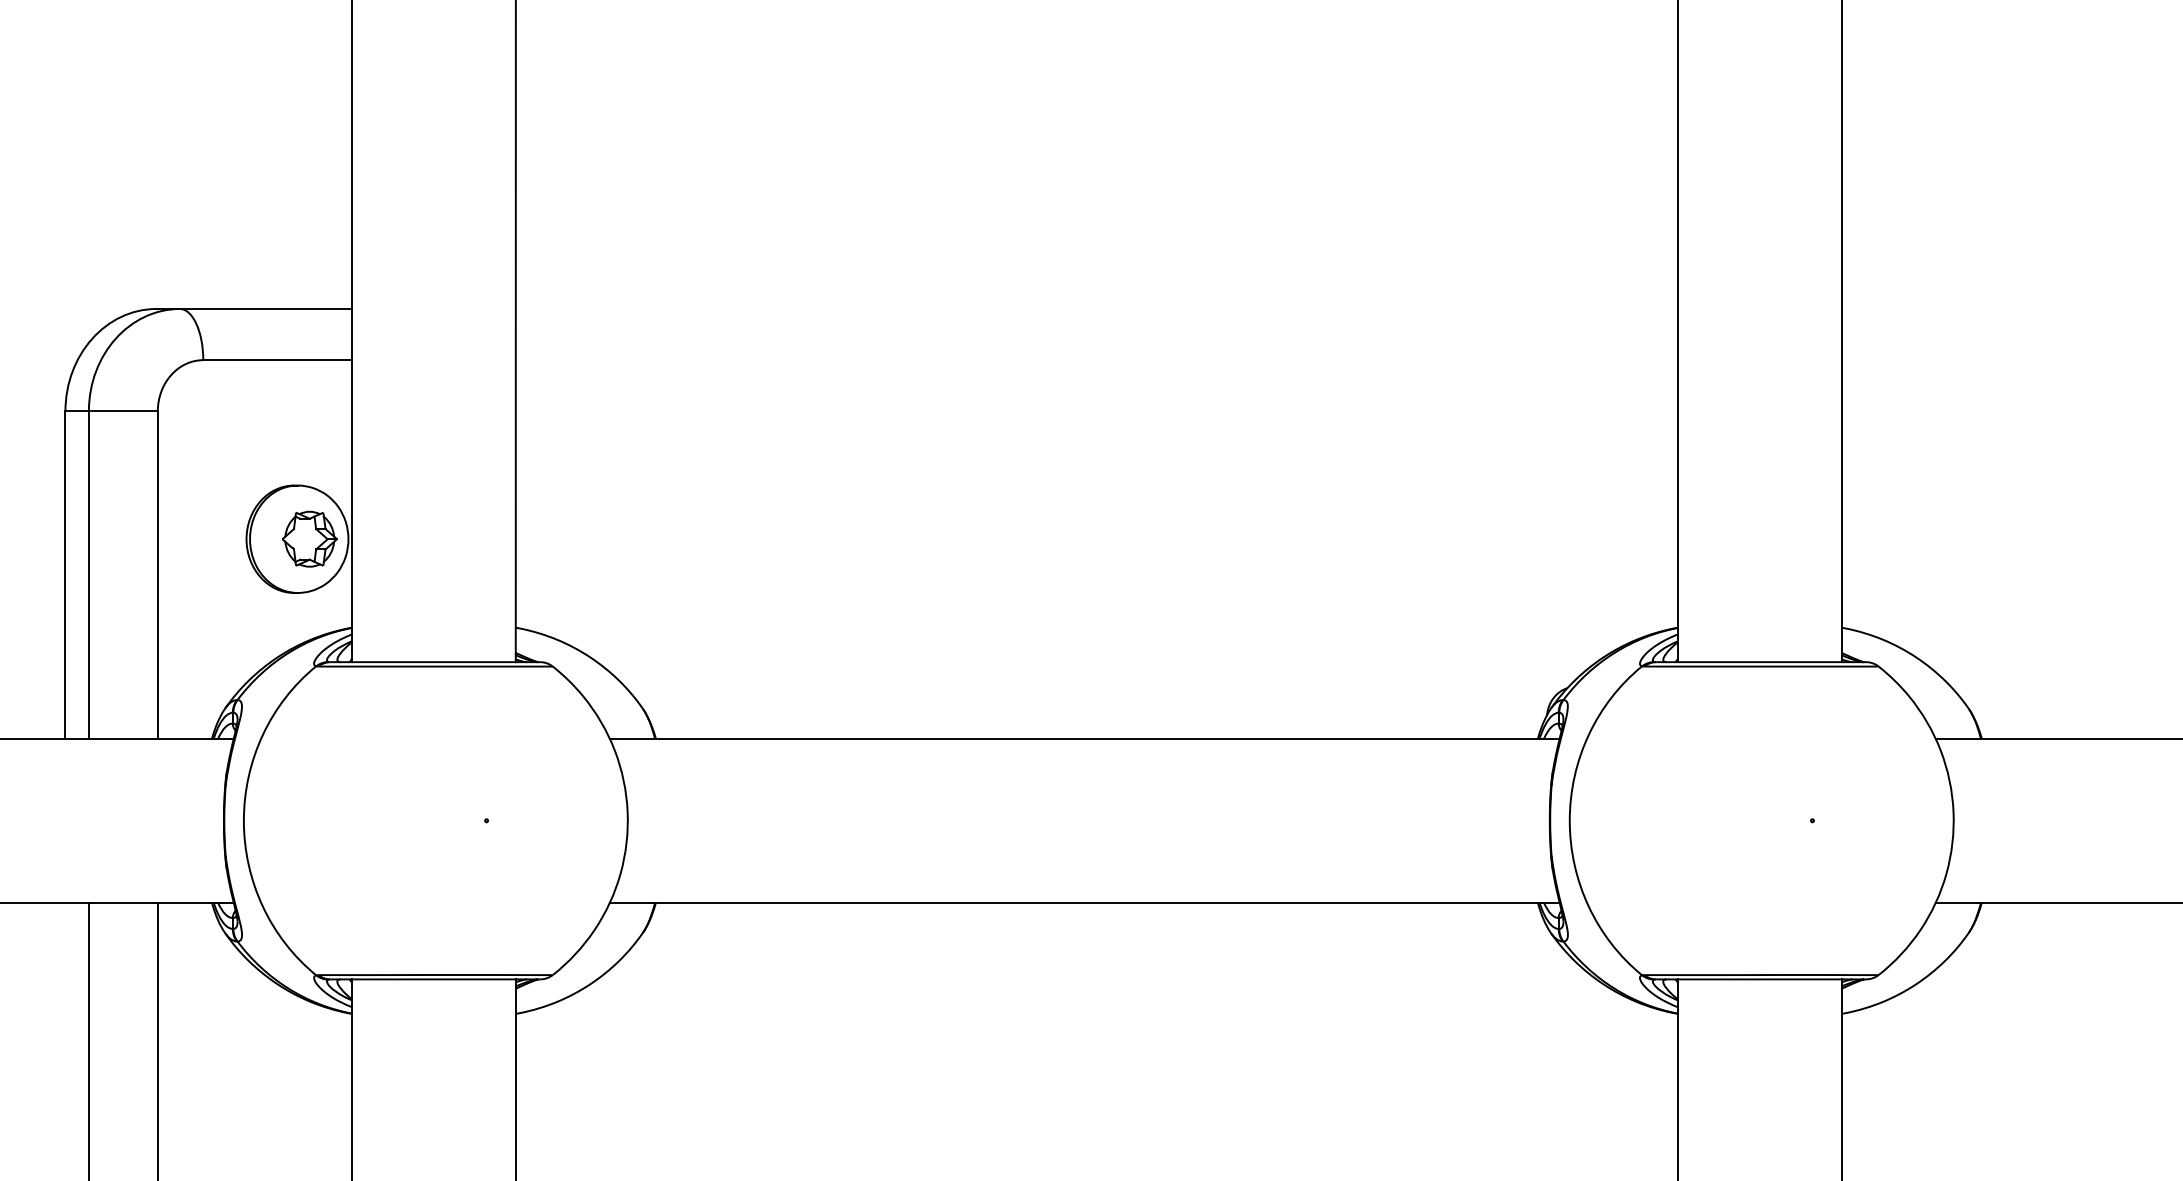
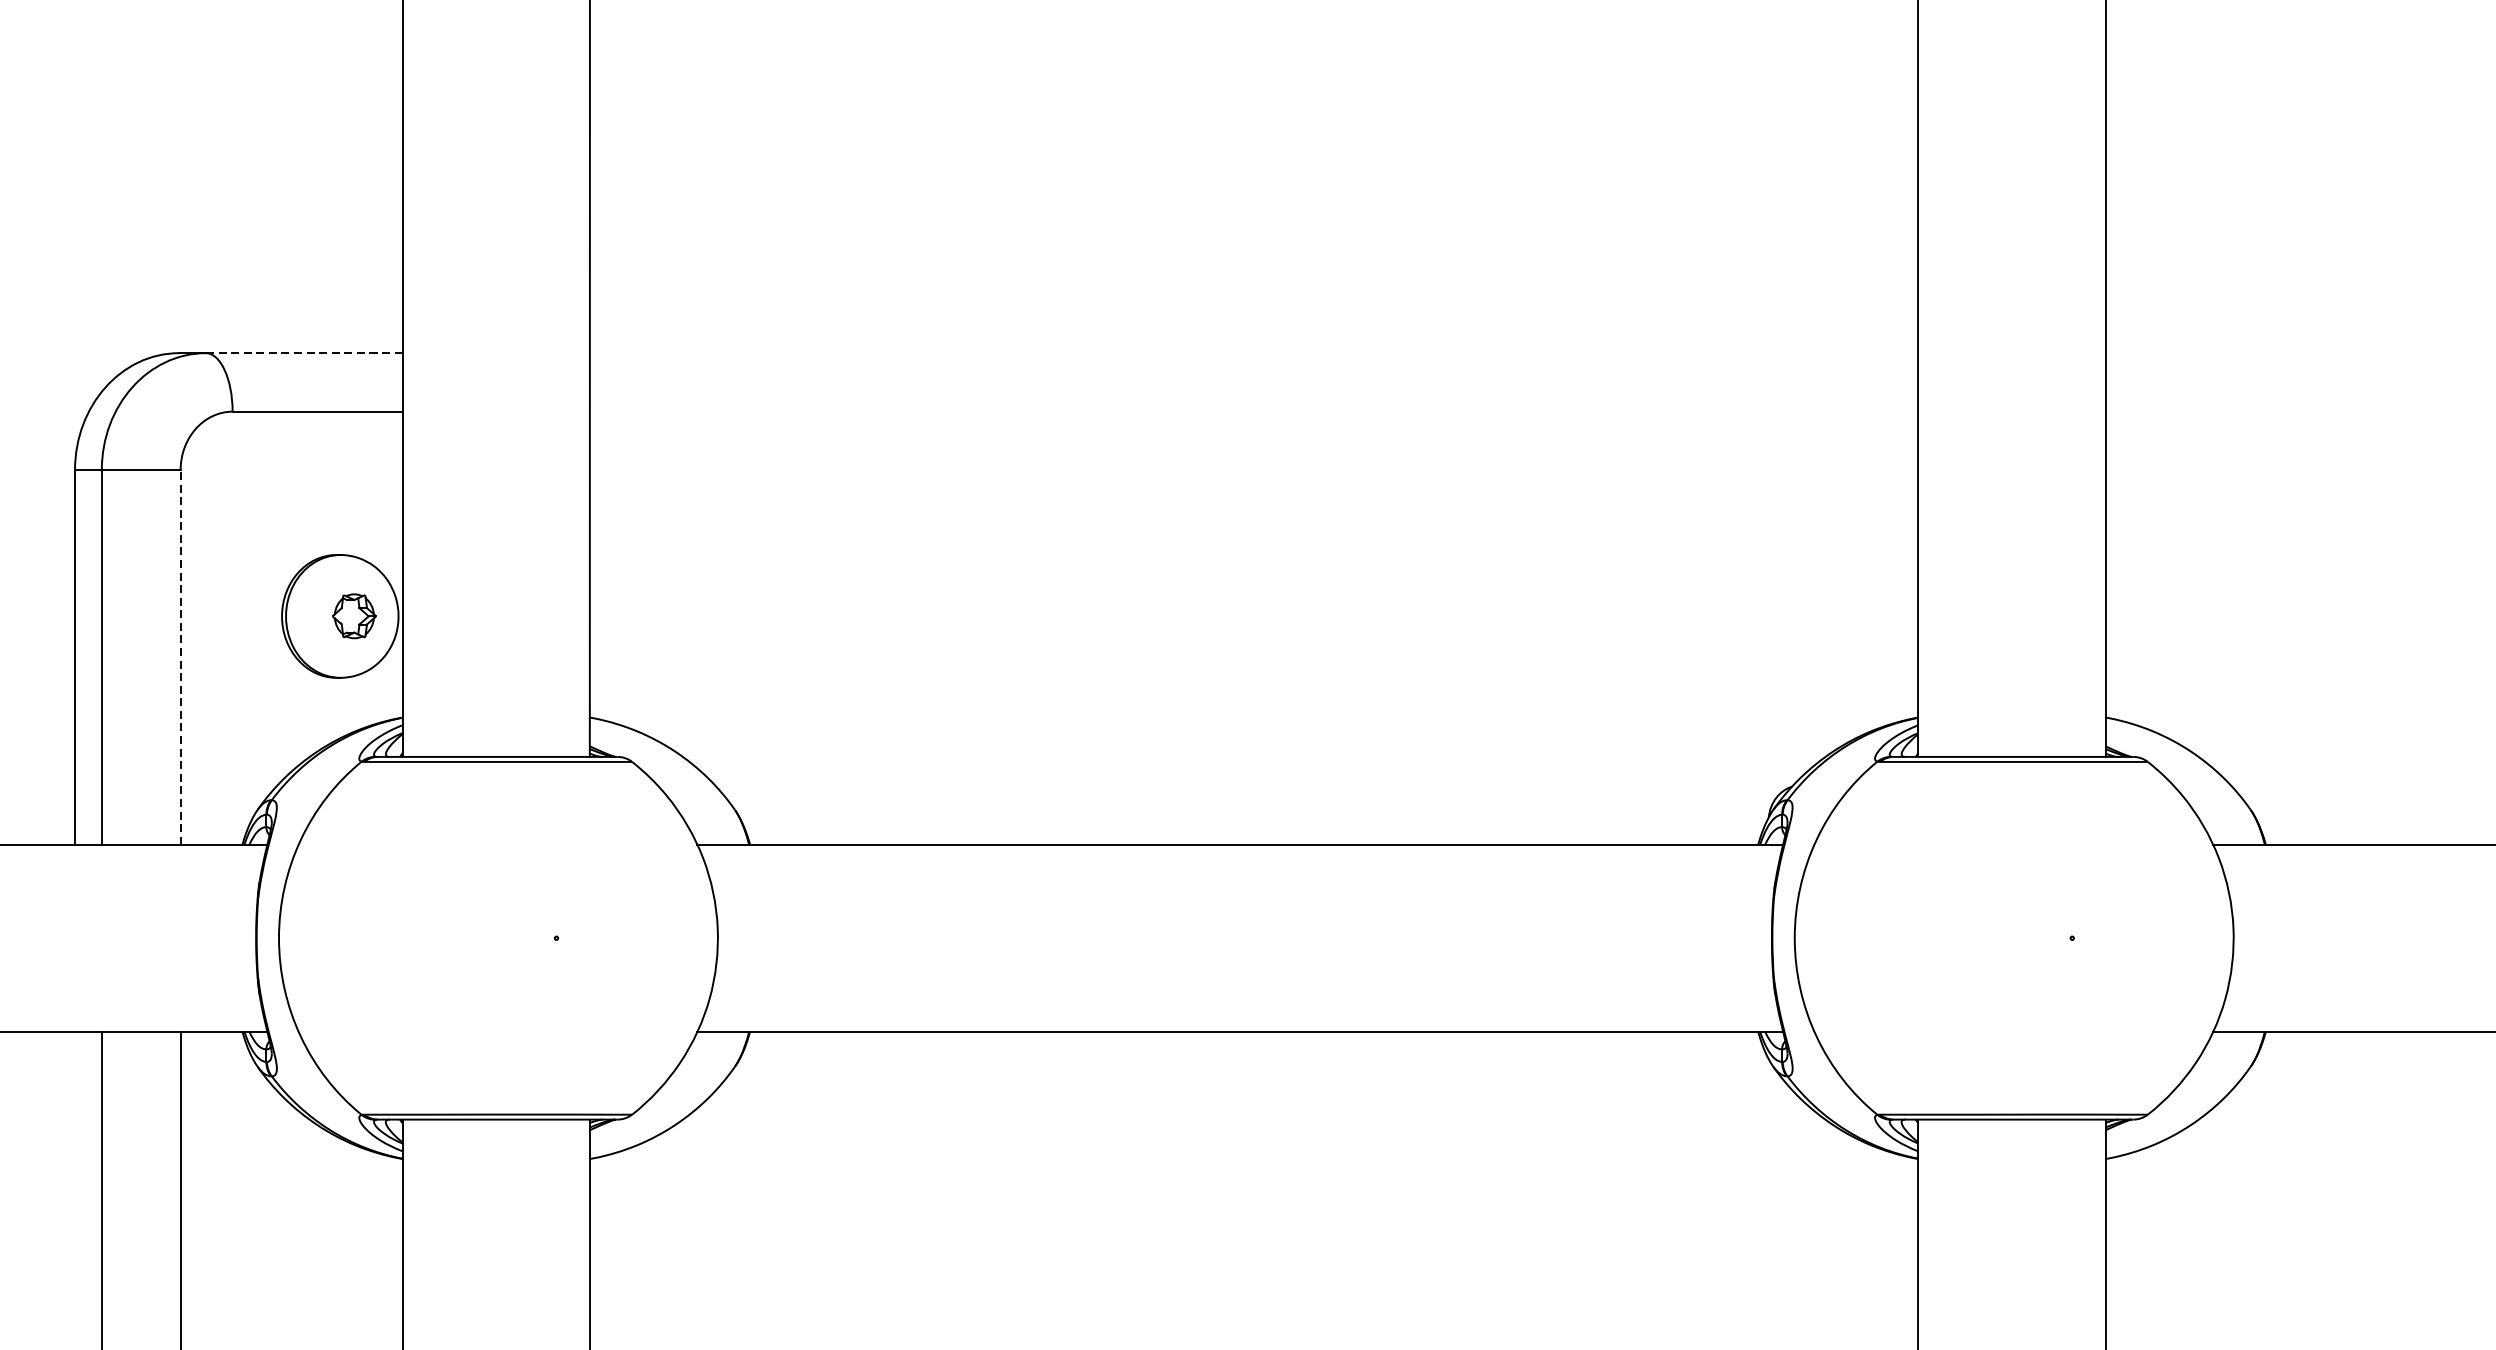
line: (265, 308) -> (303, 352), solid -> dashed
part: (309, 538) -> (354, 615), size x0.7
line: (157, 575) -> (180, 657), solid -> dashed

